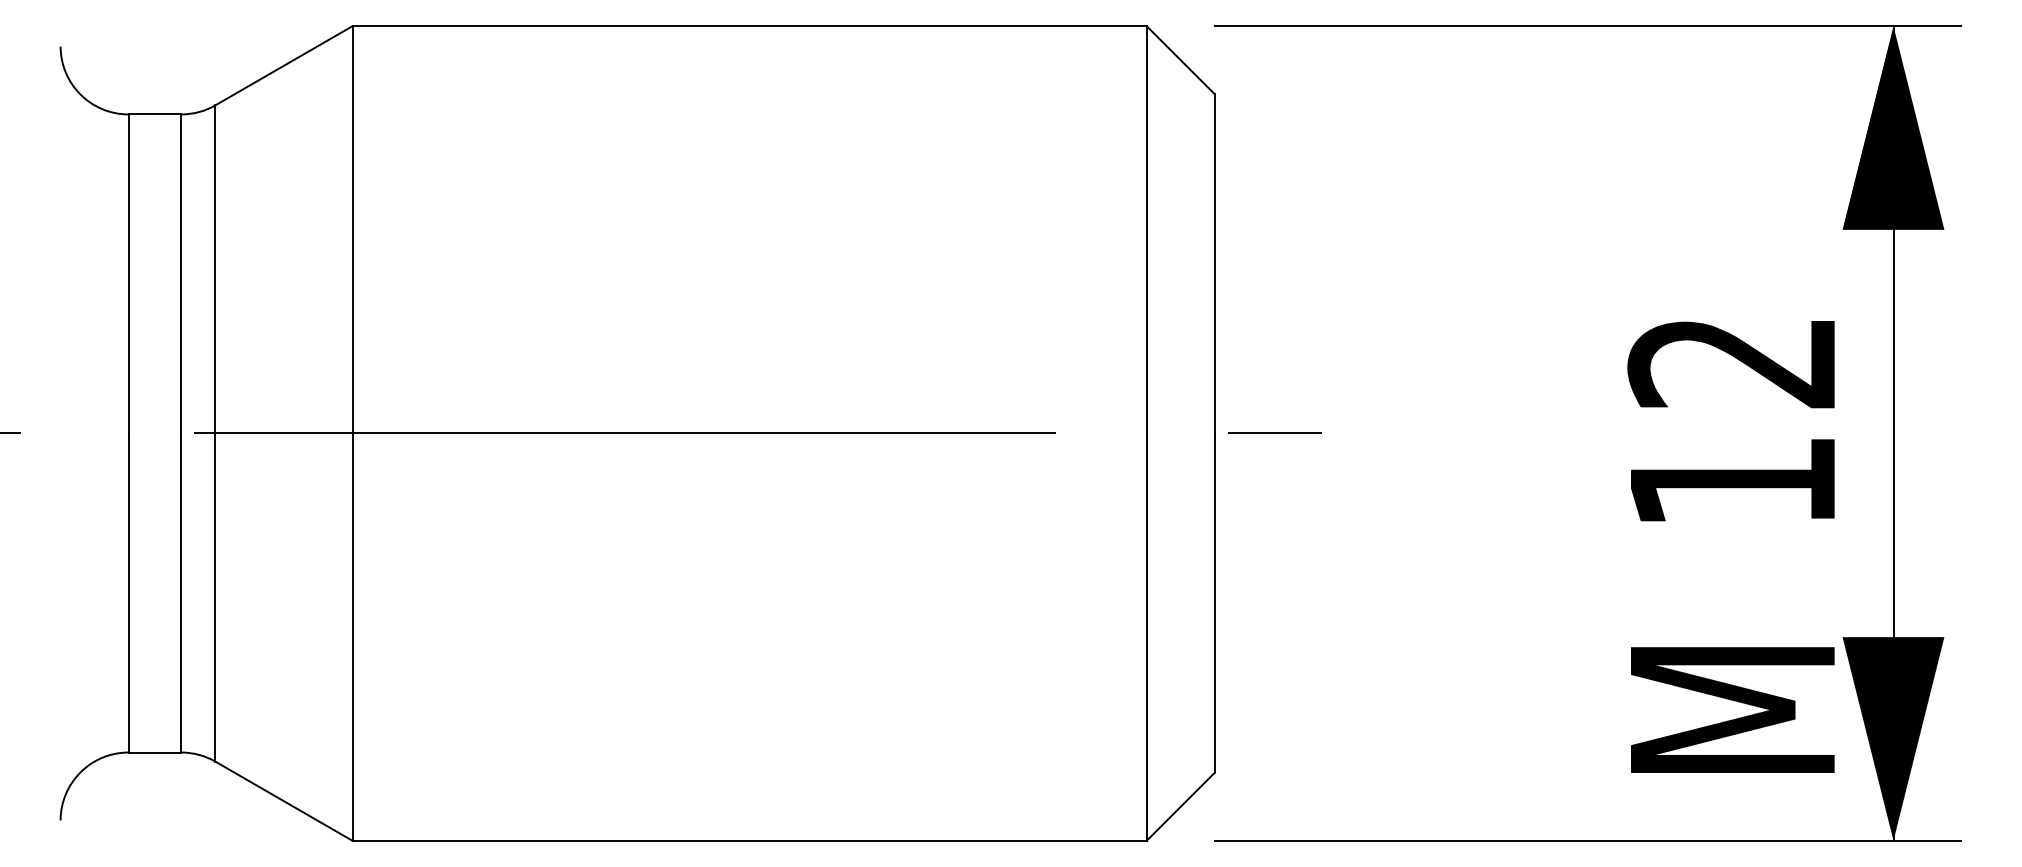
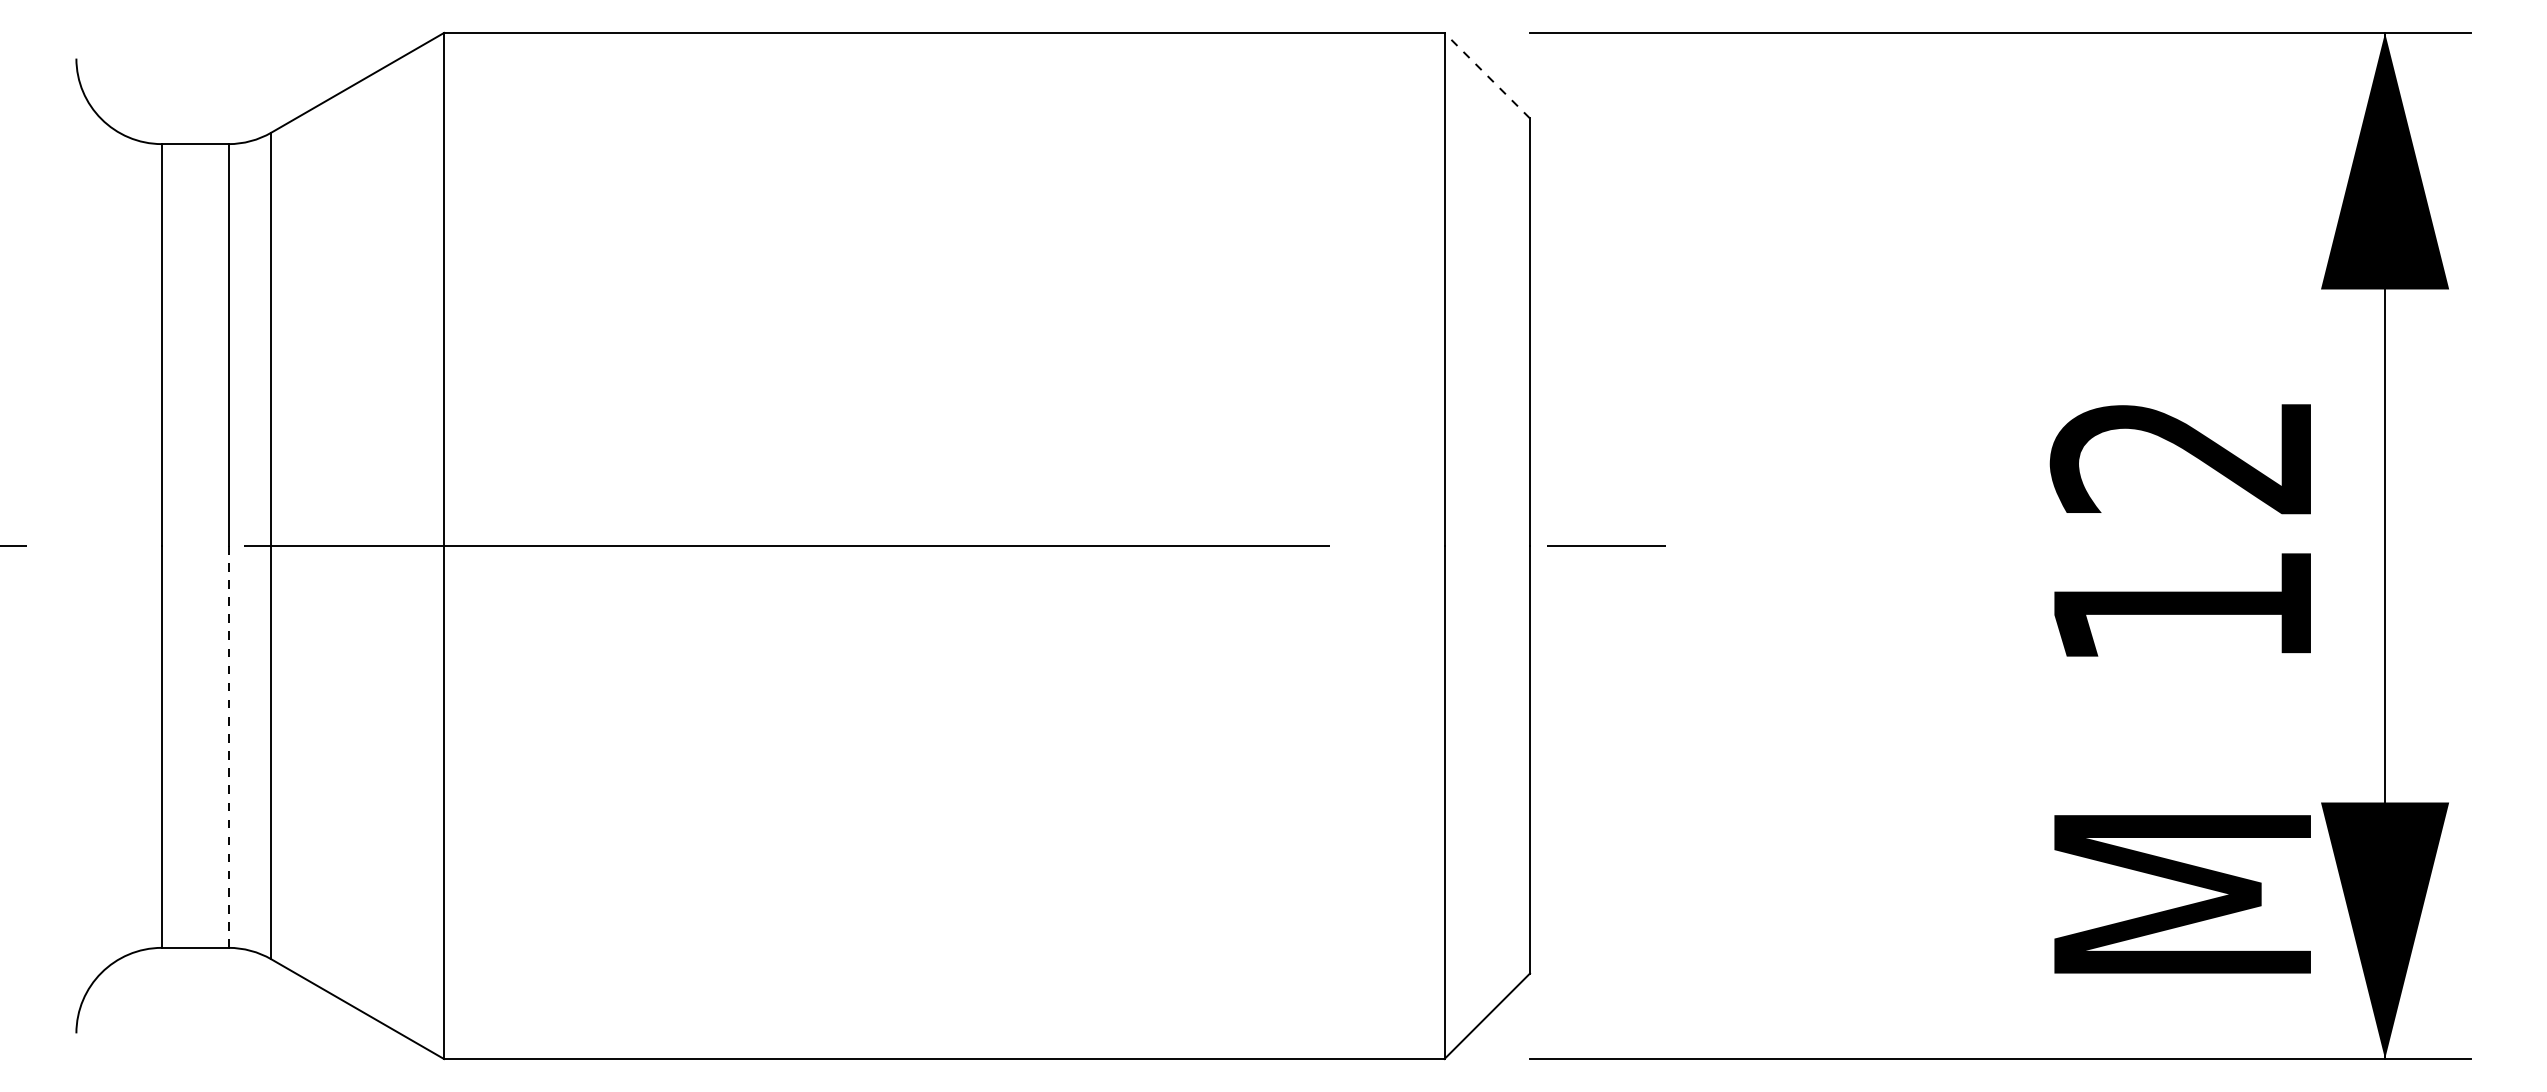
line: (1180, 59) -> (1486, 75), solid -> dashed
line: (181, 592) -> (228, 746), solid -> dashed

